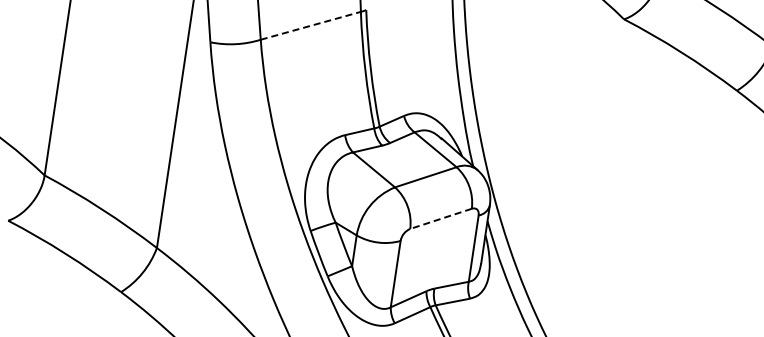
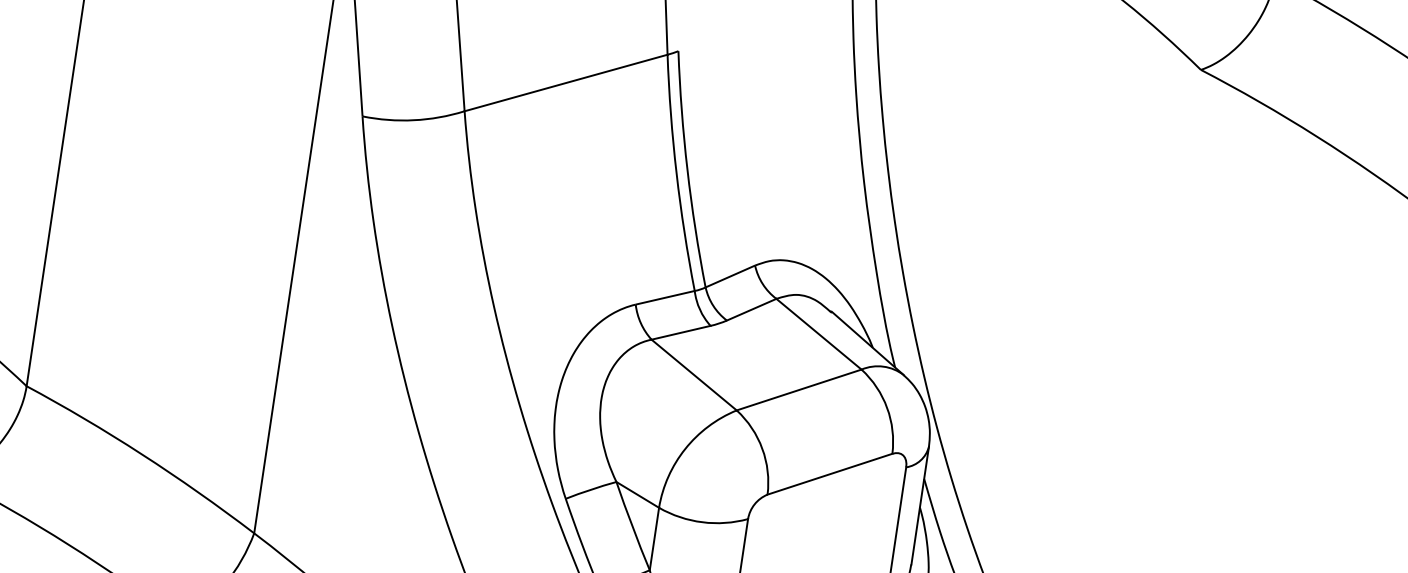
line: (310, 25) -> (565, 82), dashed -> solid
line: (440, 219) -> (828, 475), dashed -> solid

